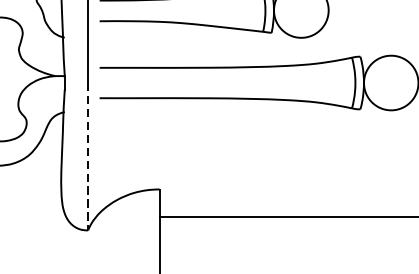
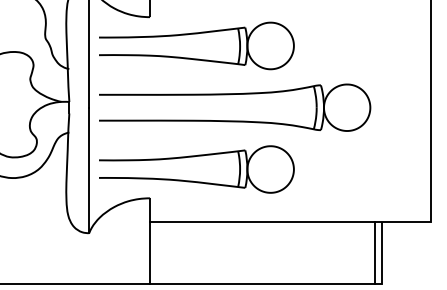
line: (88, 156) -> (89, 170), dashed -> solid
part: (210, 168) -> (193, 180), added

